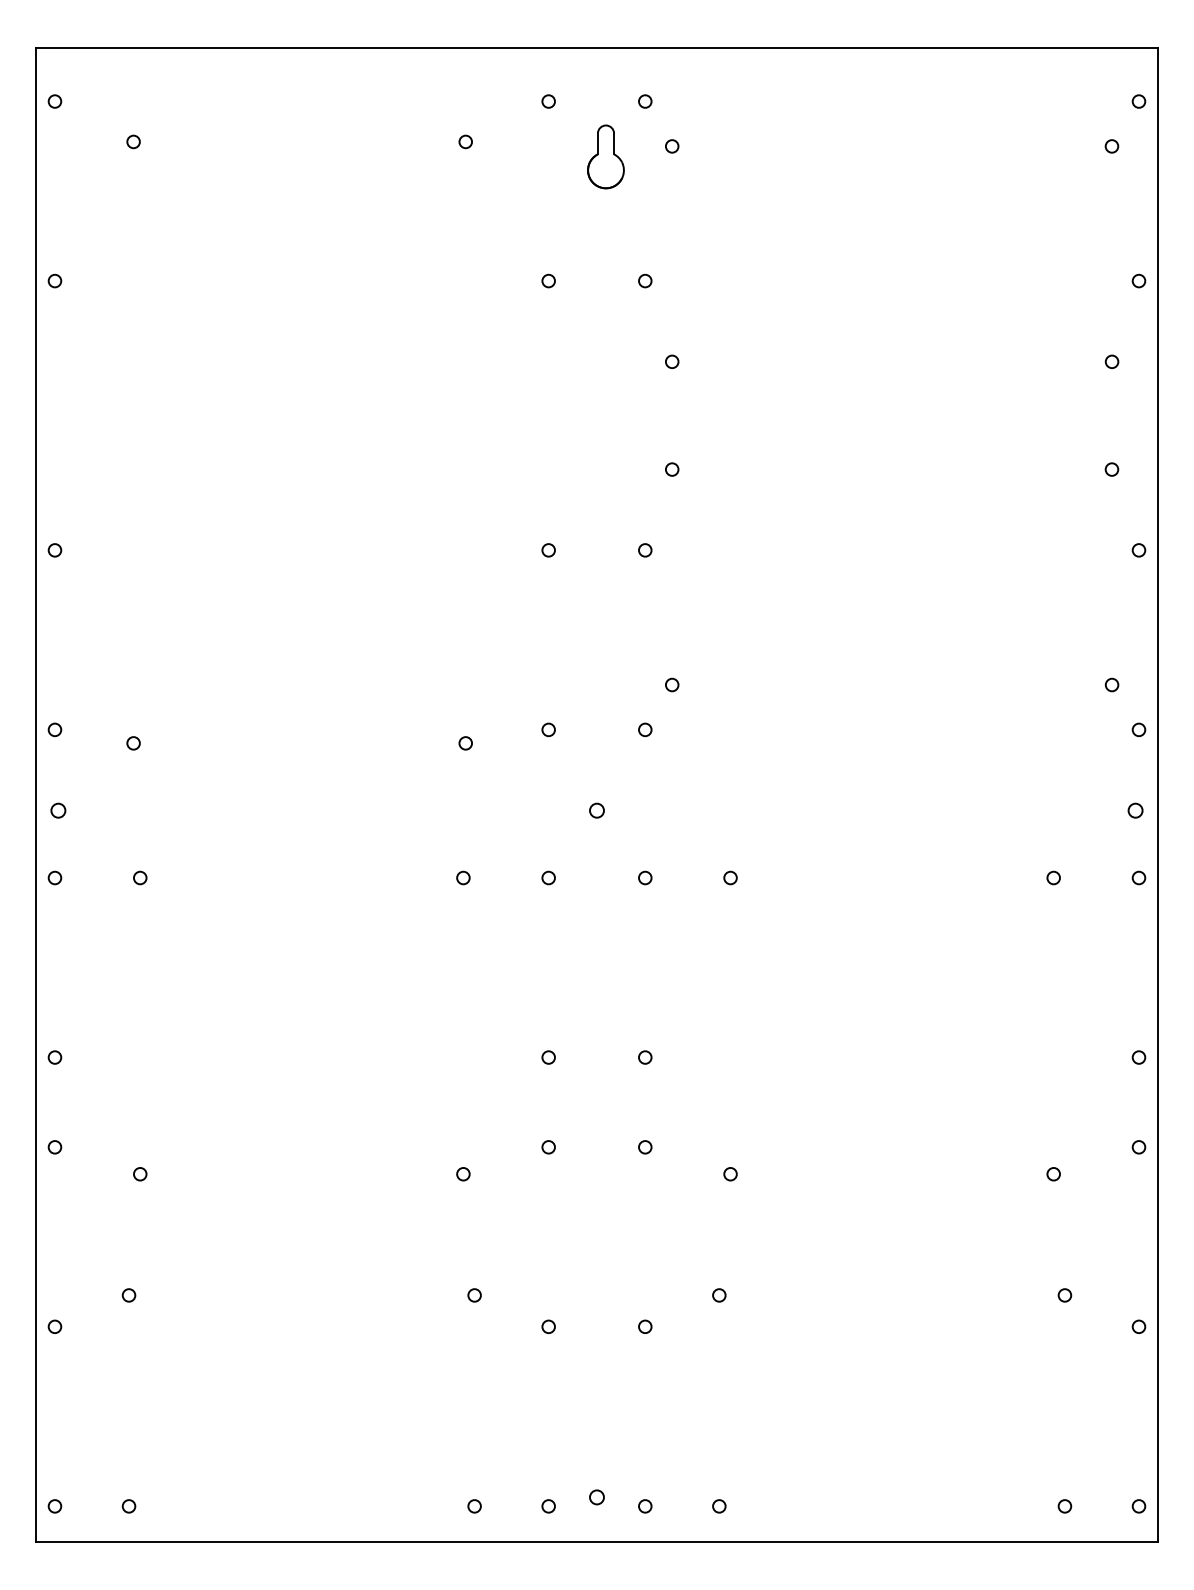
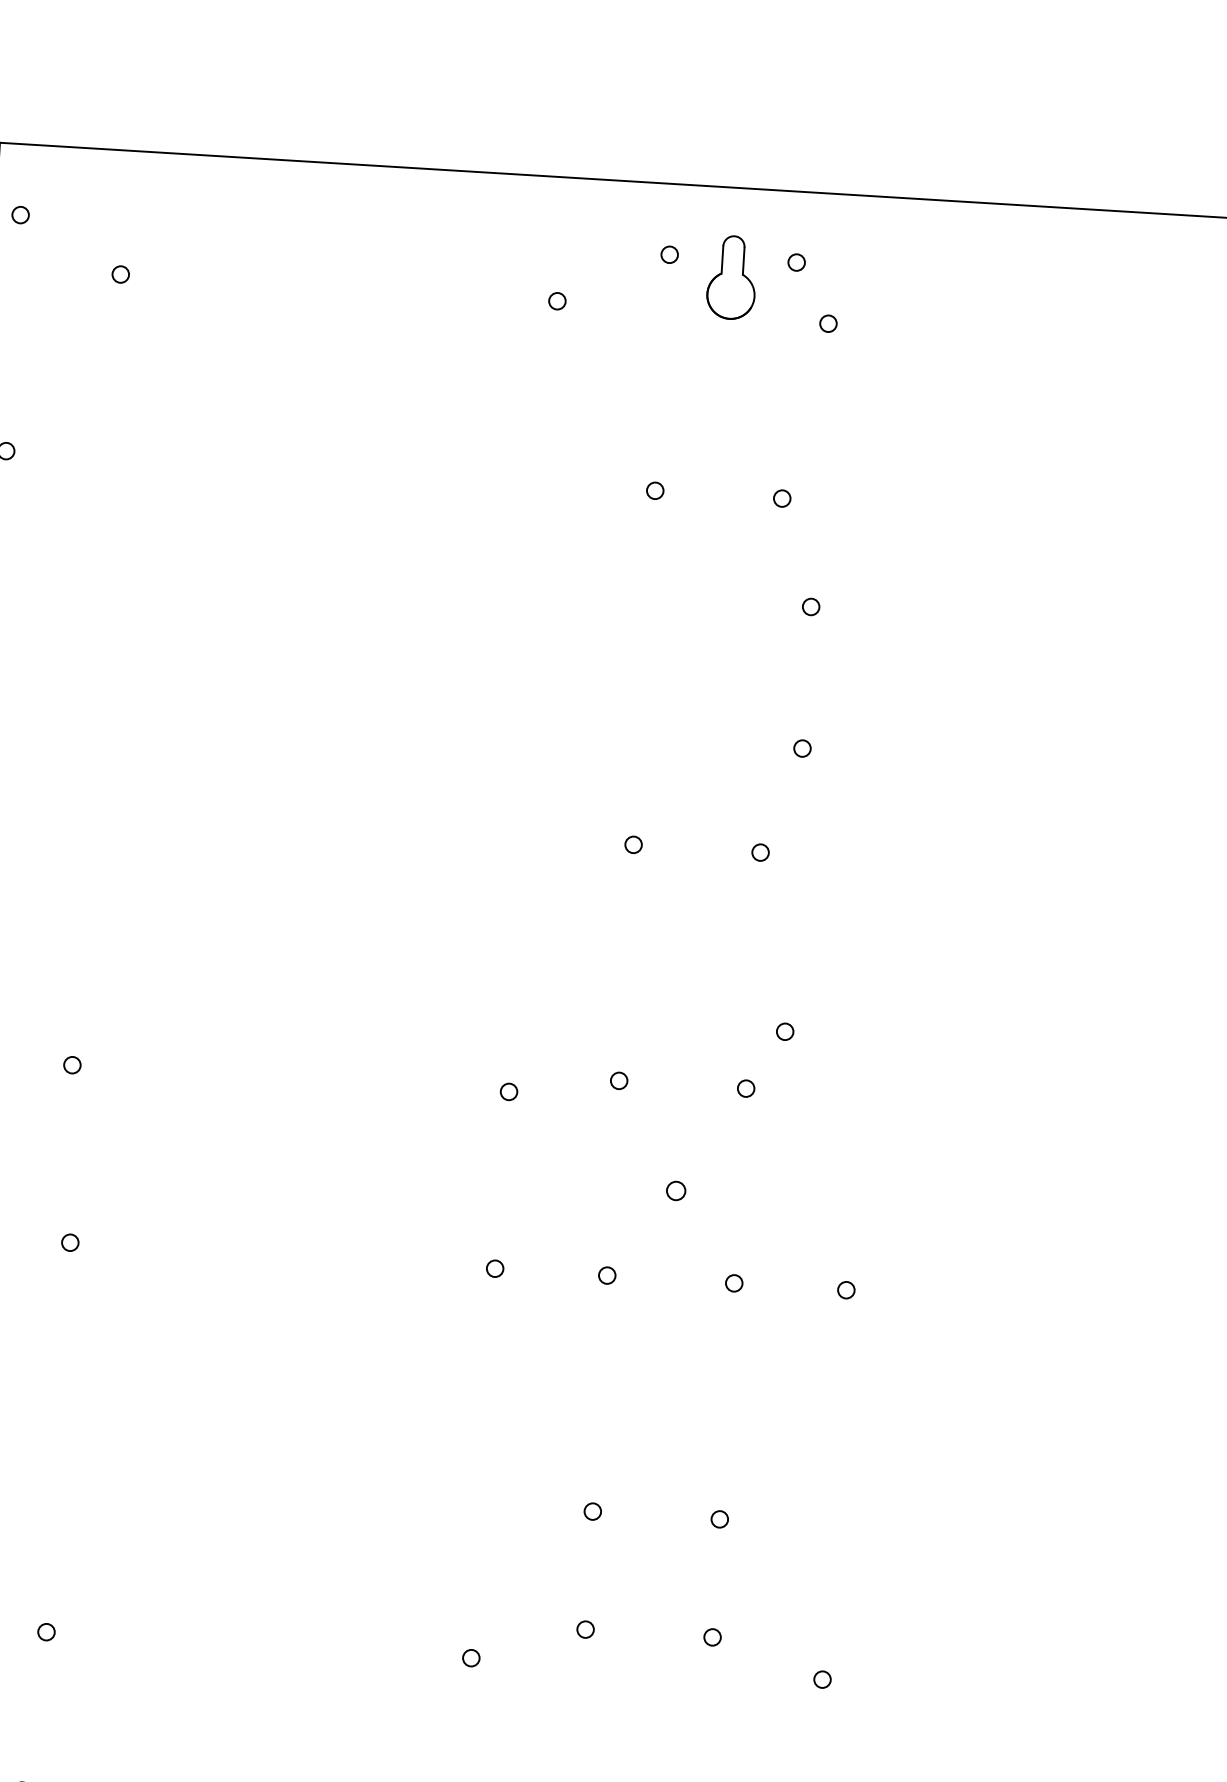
part: (605, 156) -> (731, 277), moved

